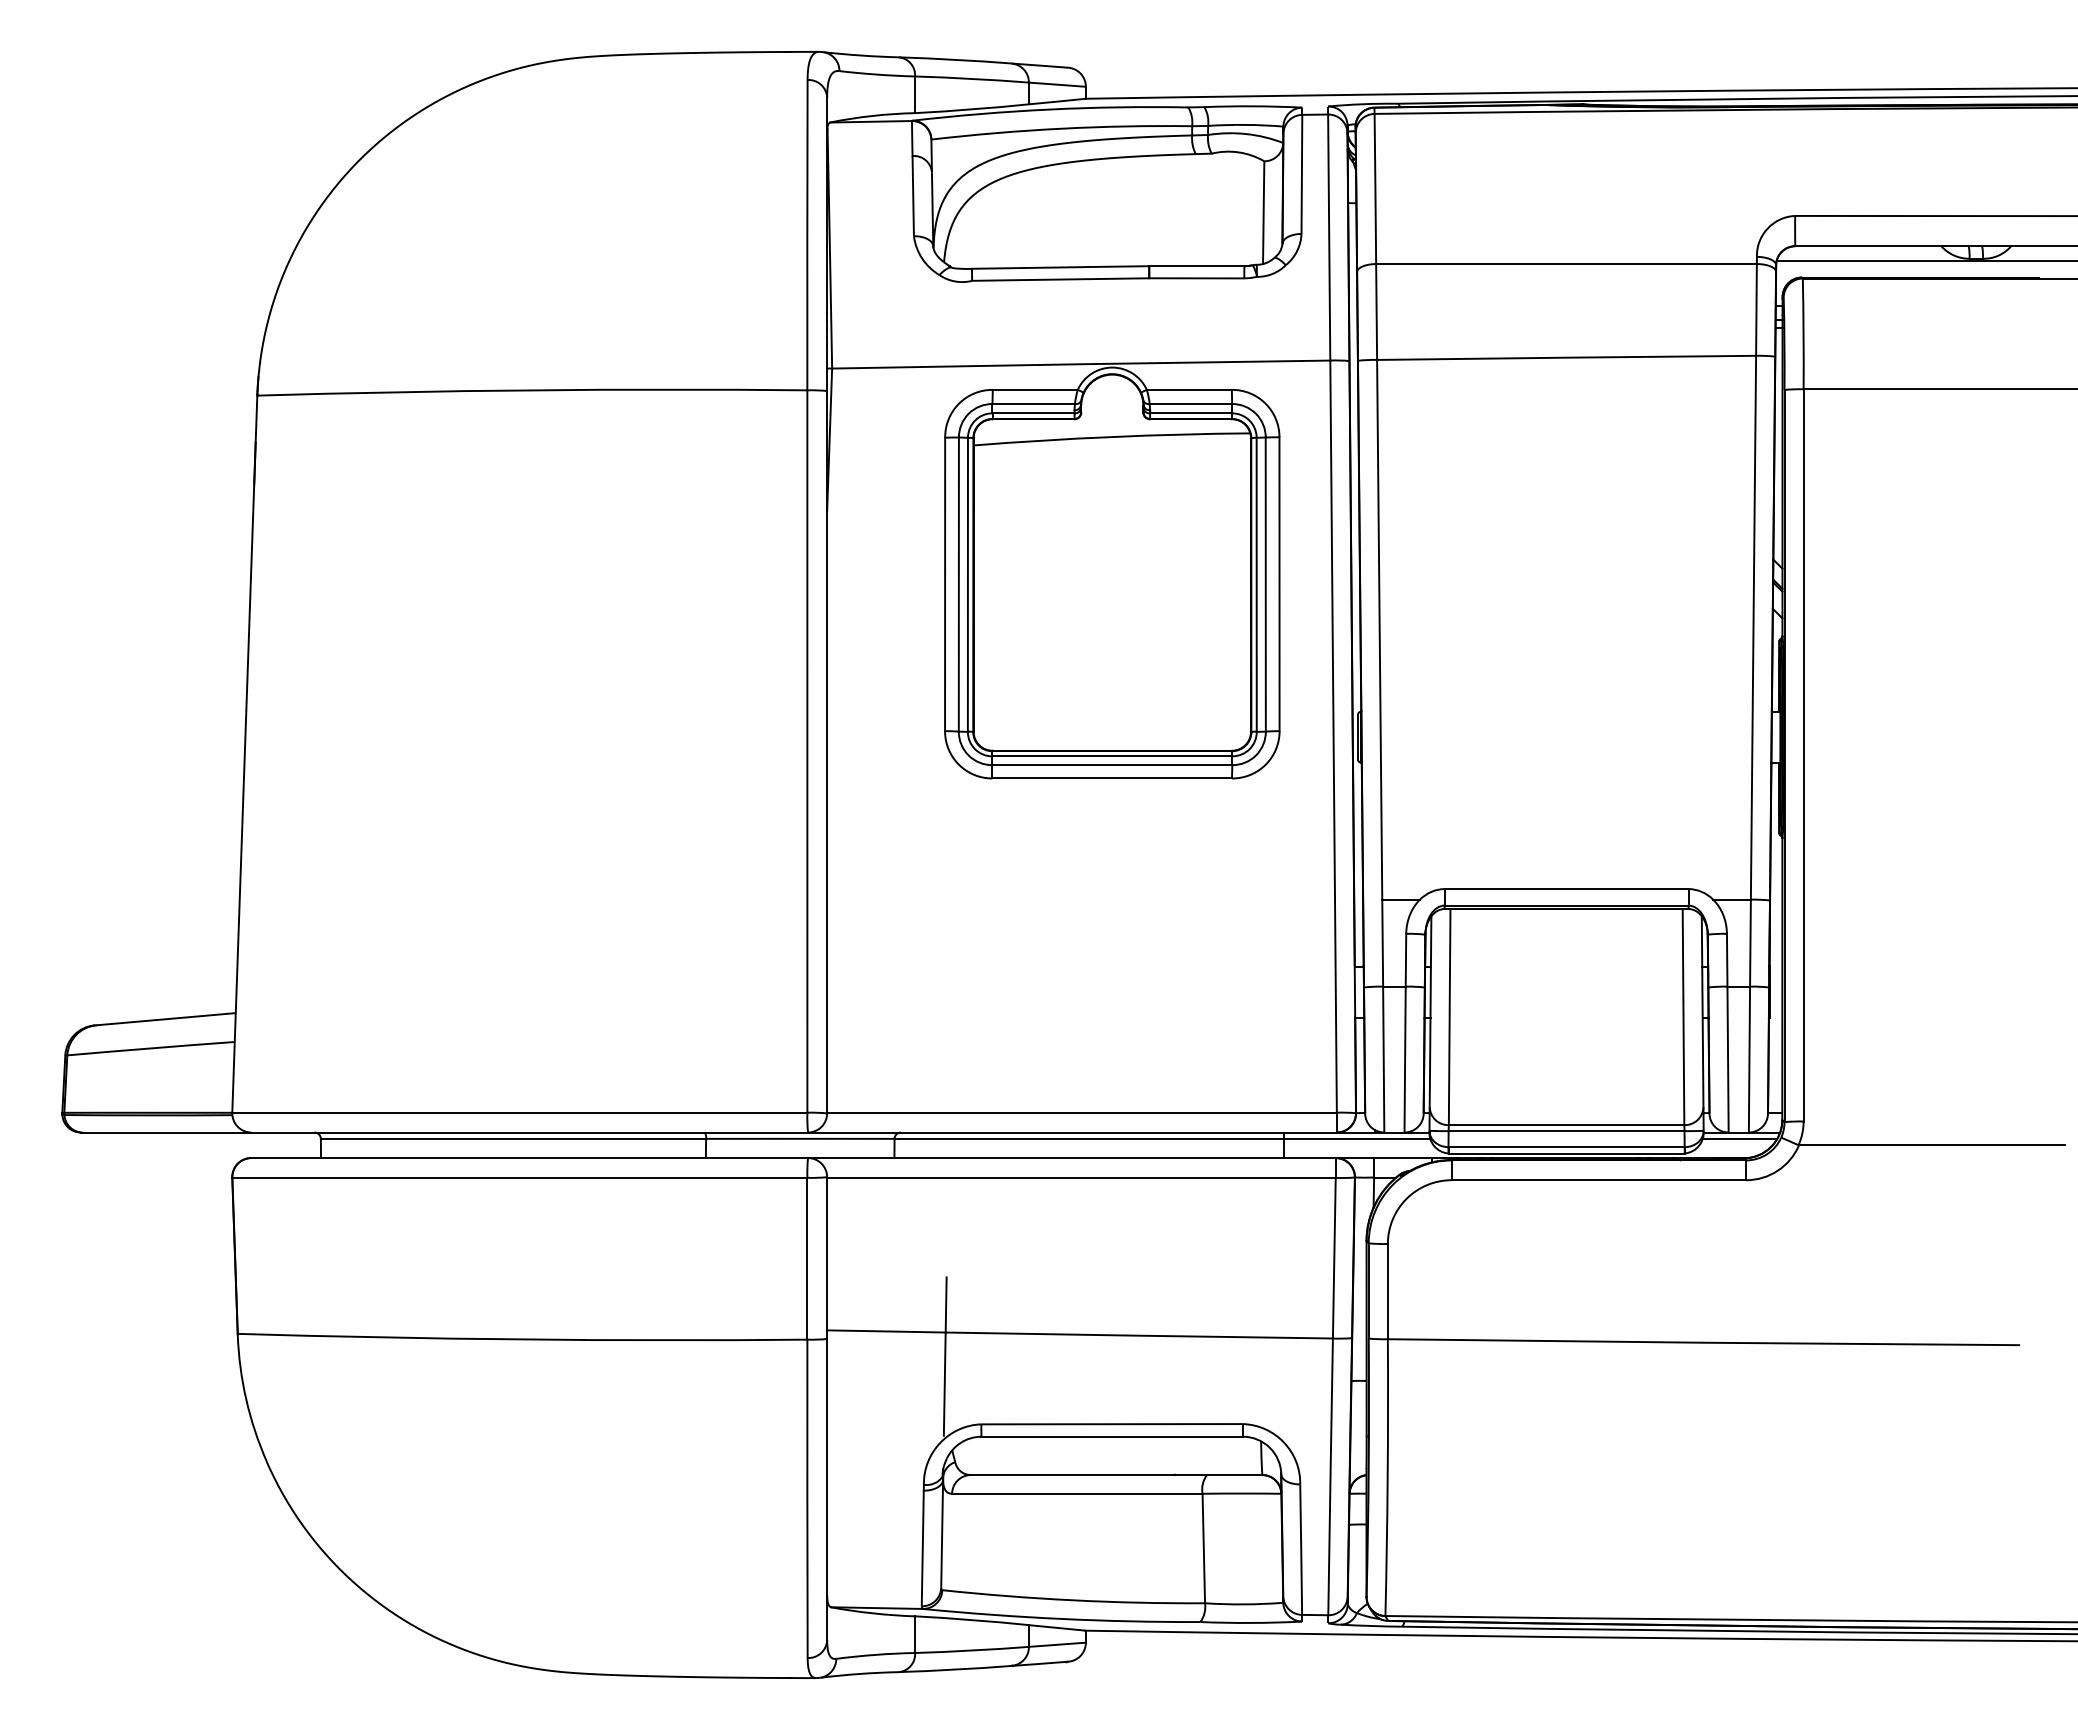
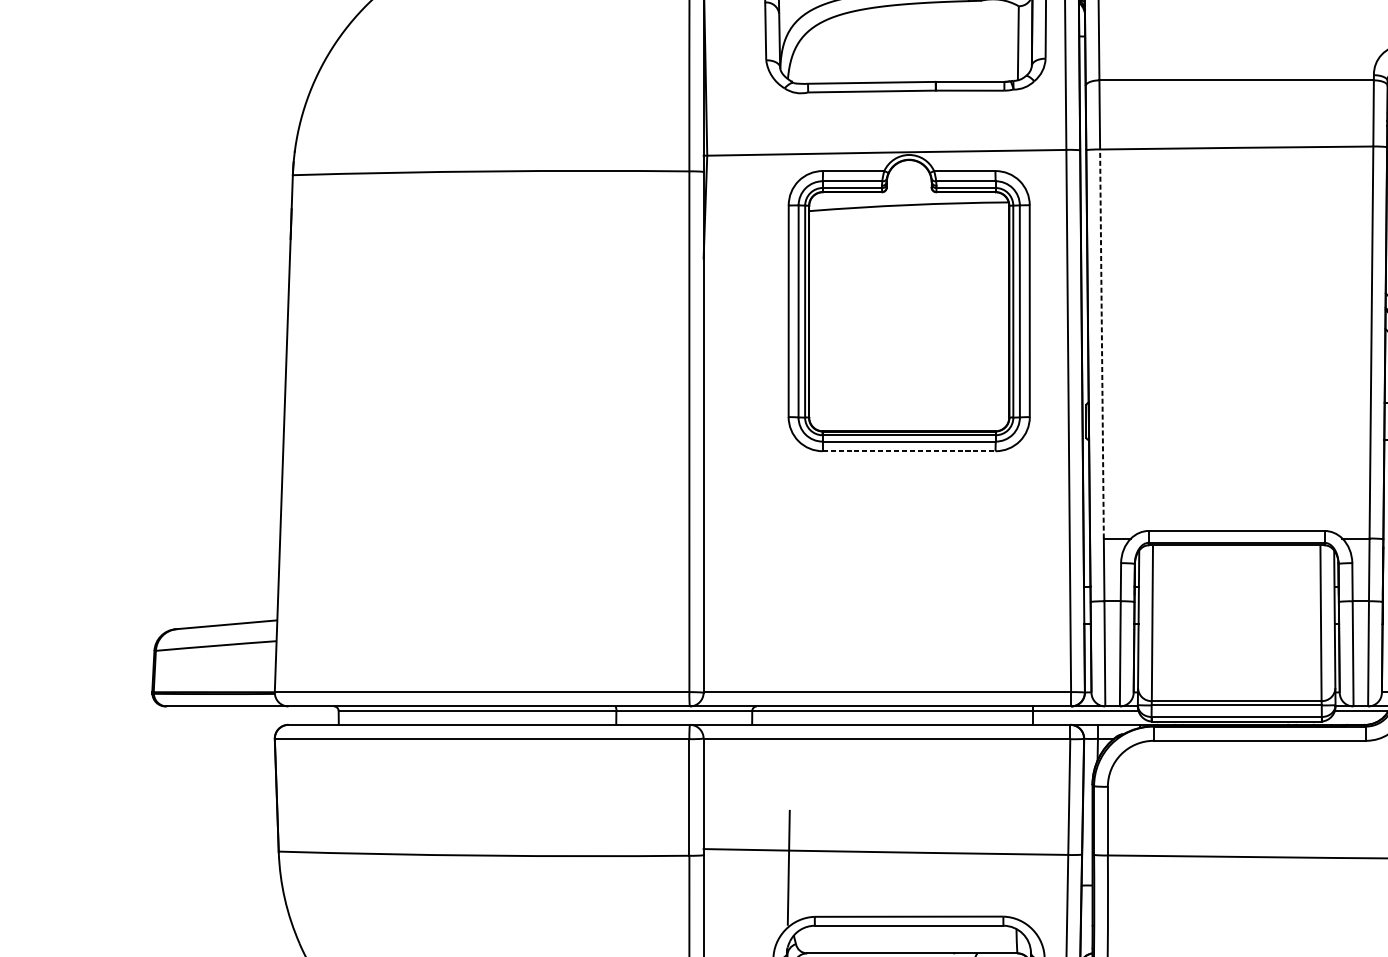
line: (1379, 629) -> (1101, 343), solid -> dashed
line: (1112, 778) -> (909, 451), solid -> dashed

